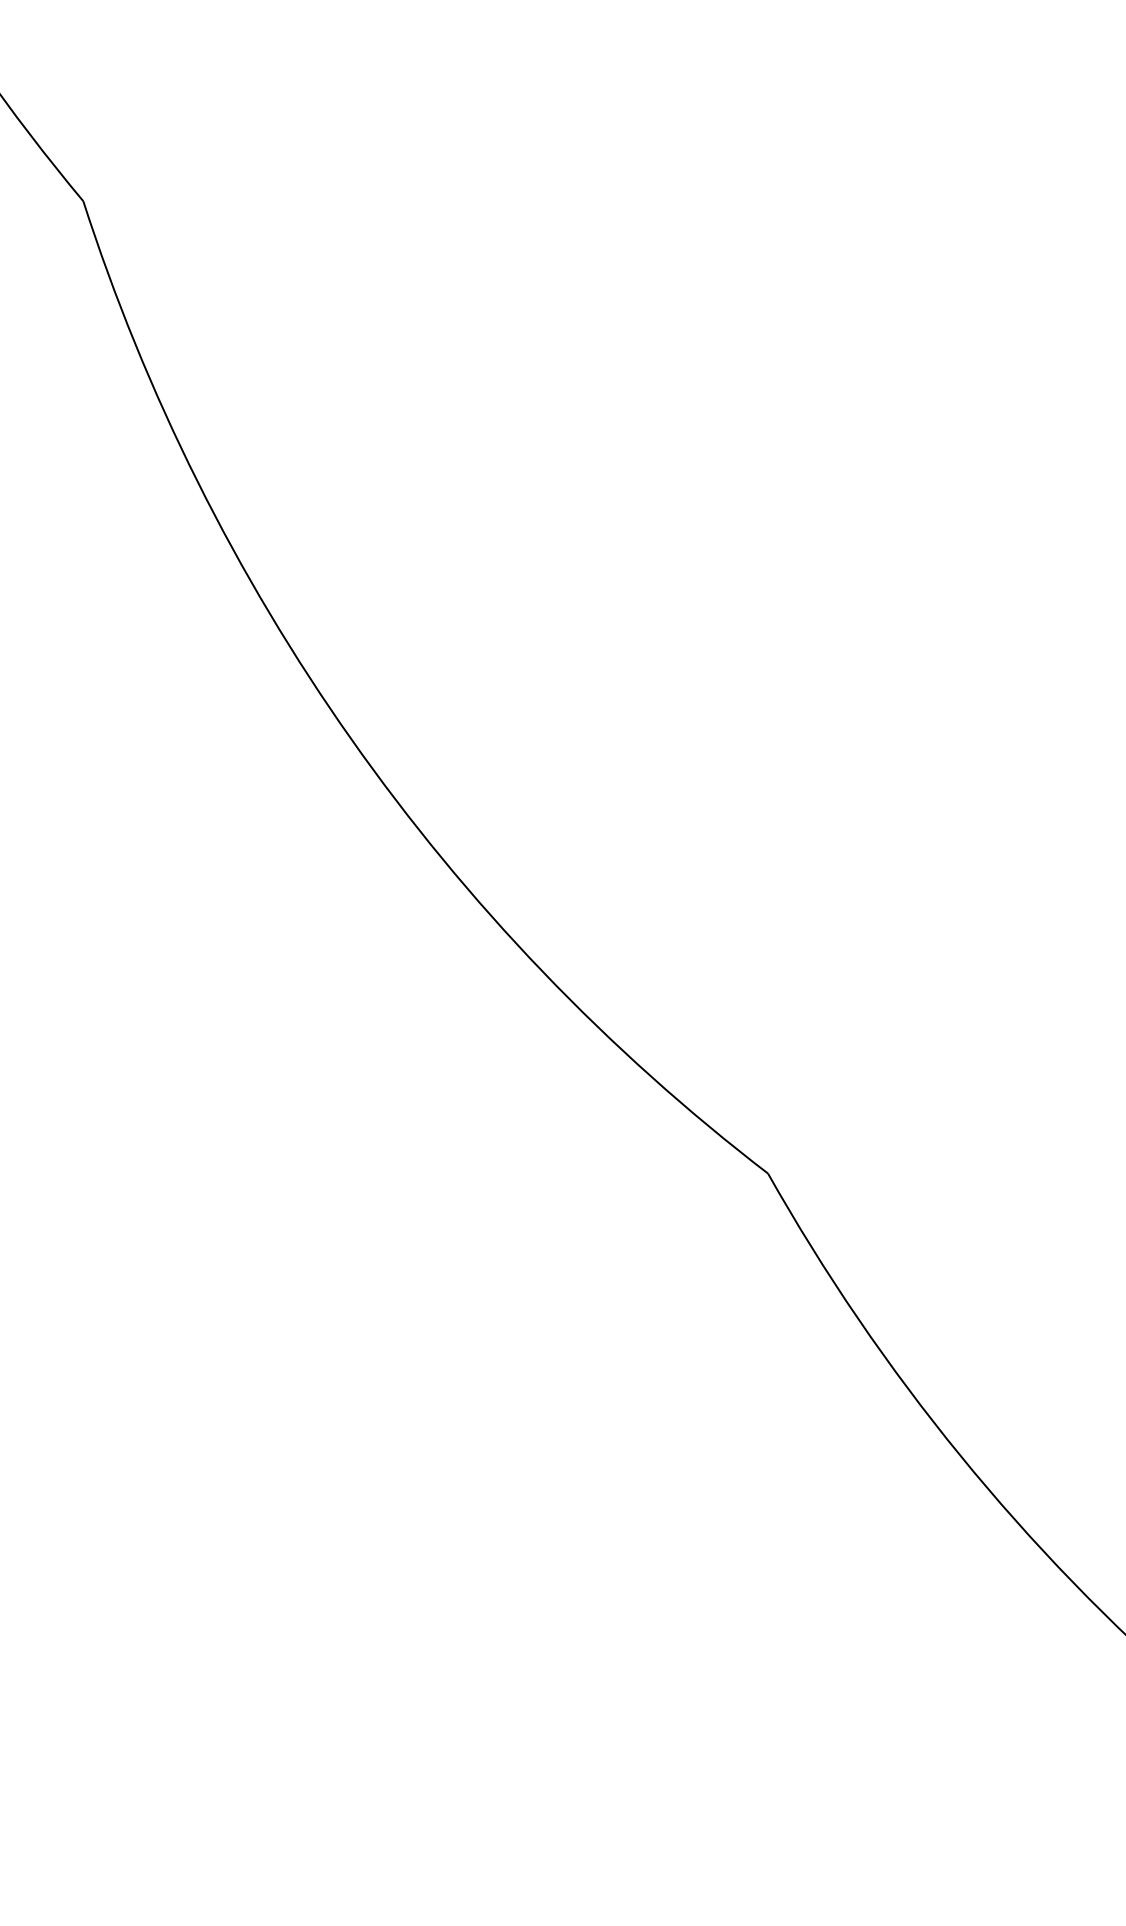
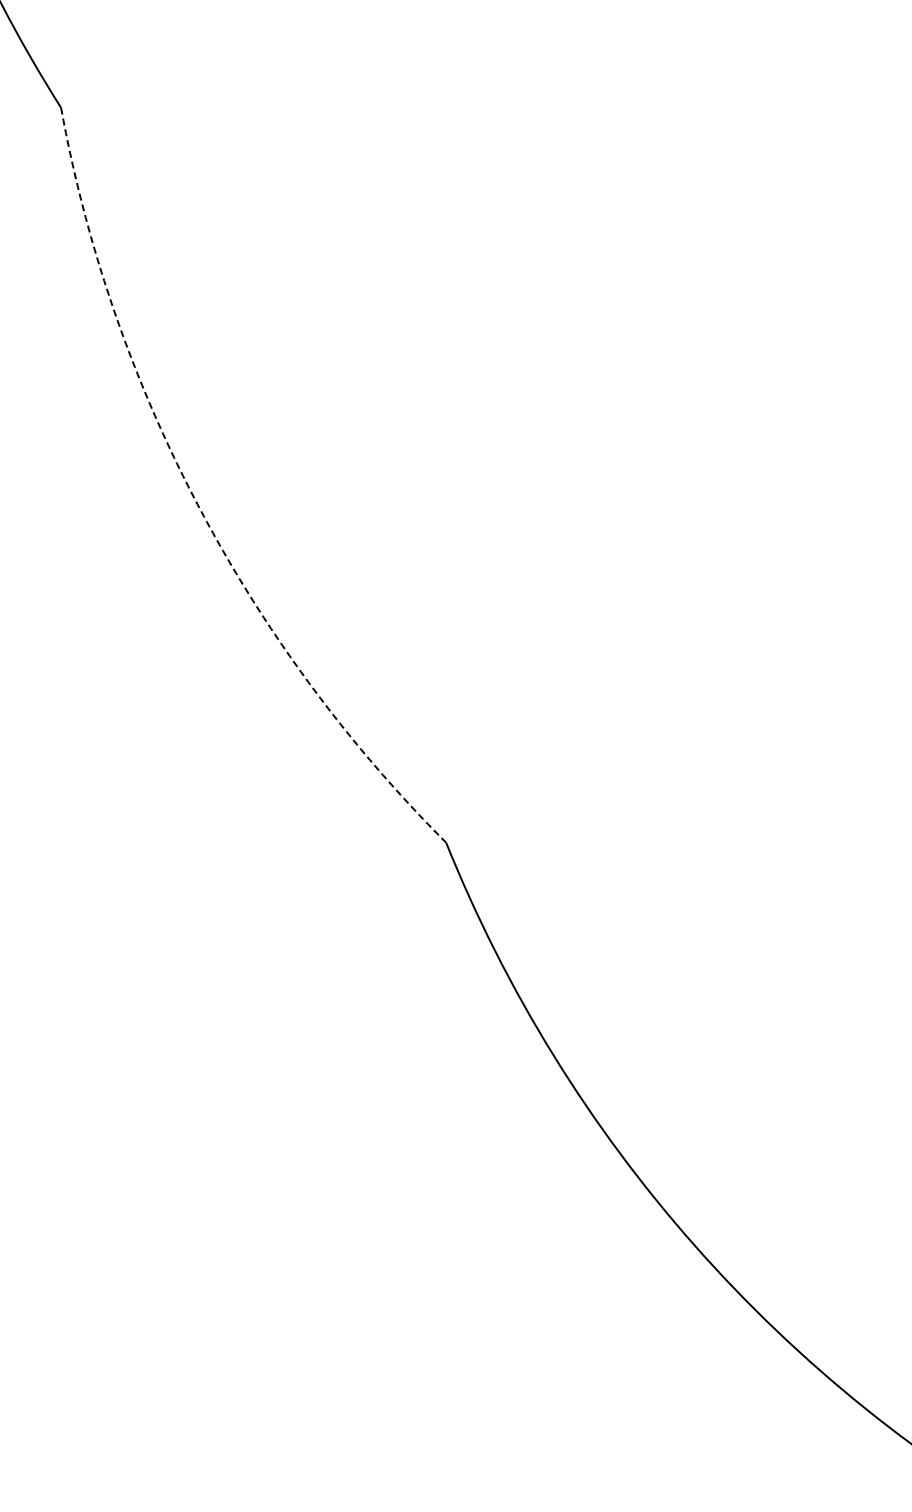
arc: (351, 739) -> (197, 504), solid -> dashed

